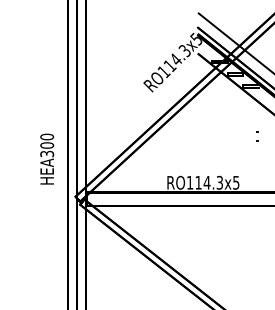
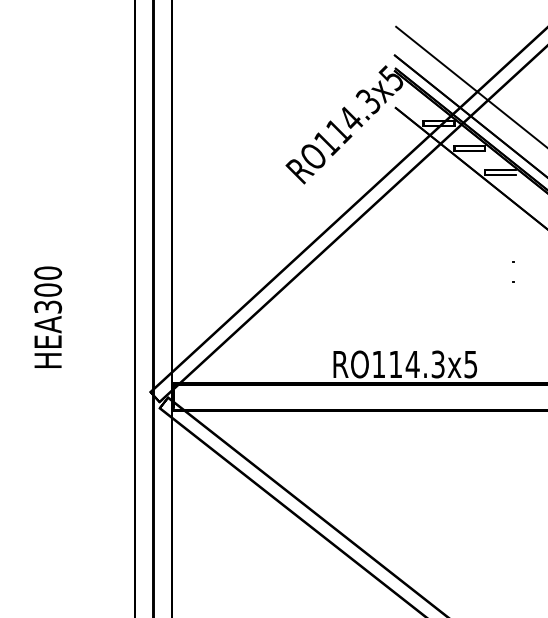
text: (47, 158) -> (48, 315), moved

